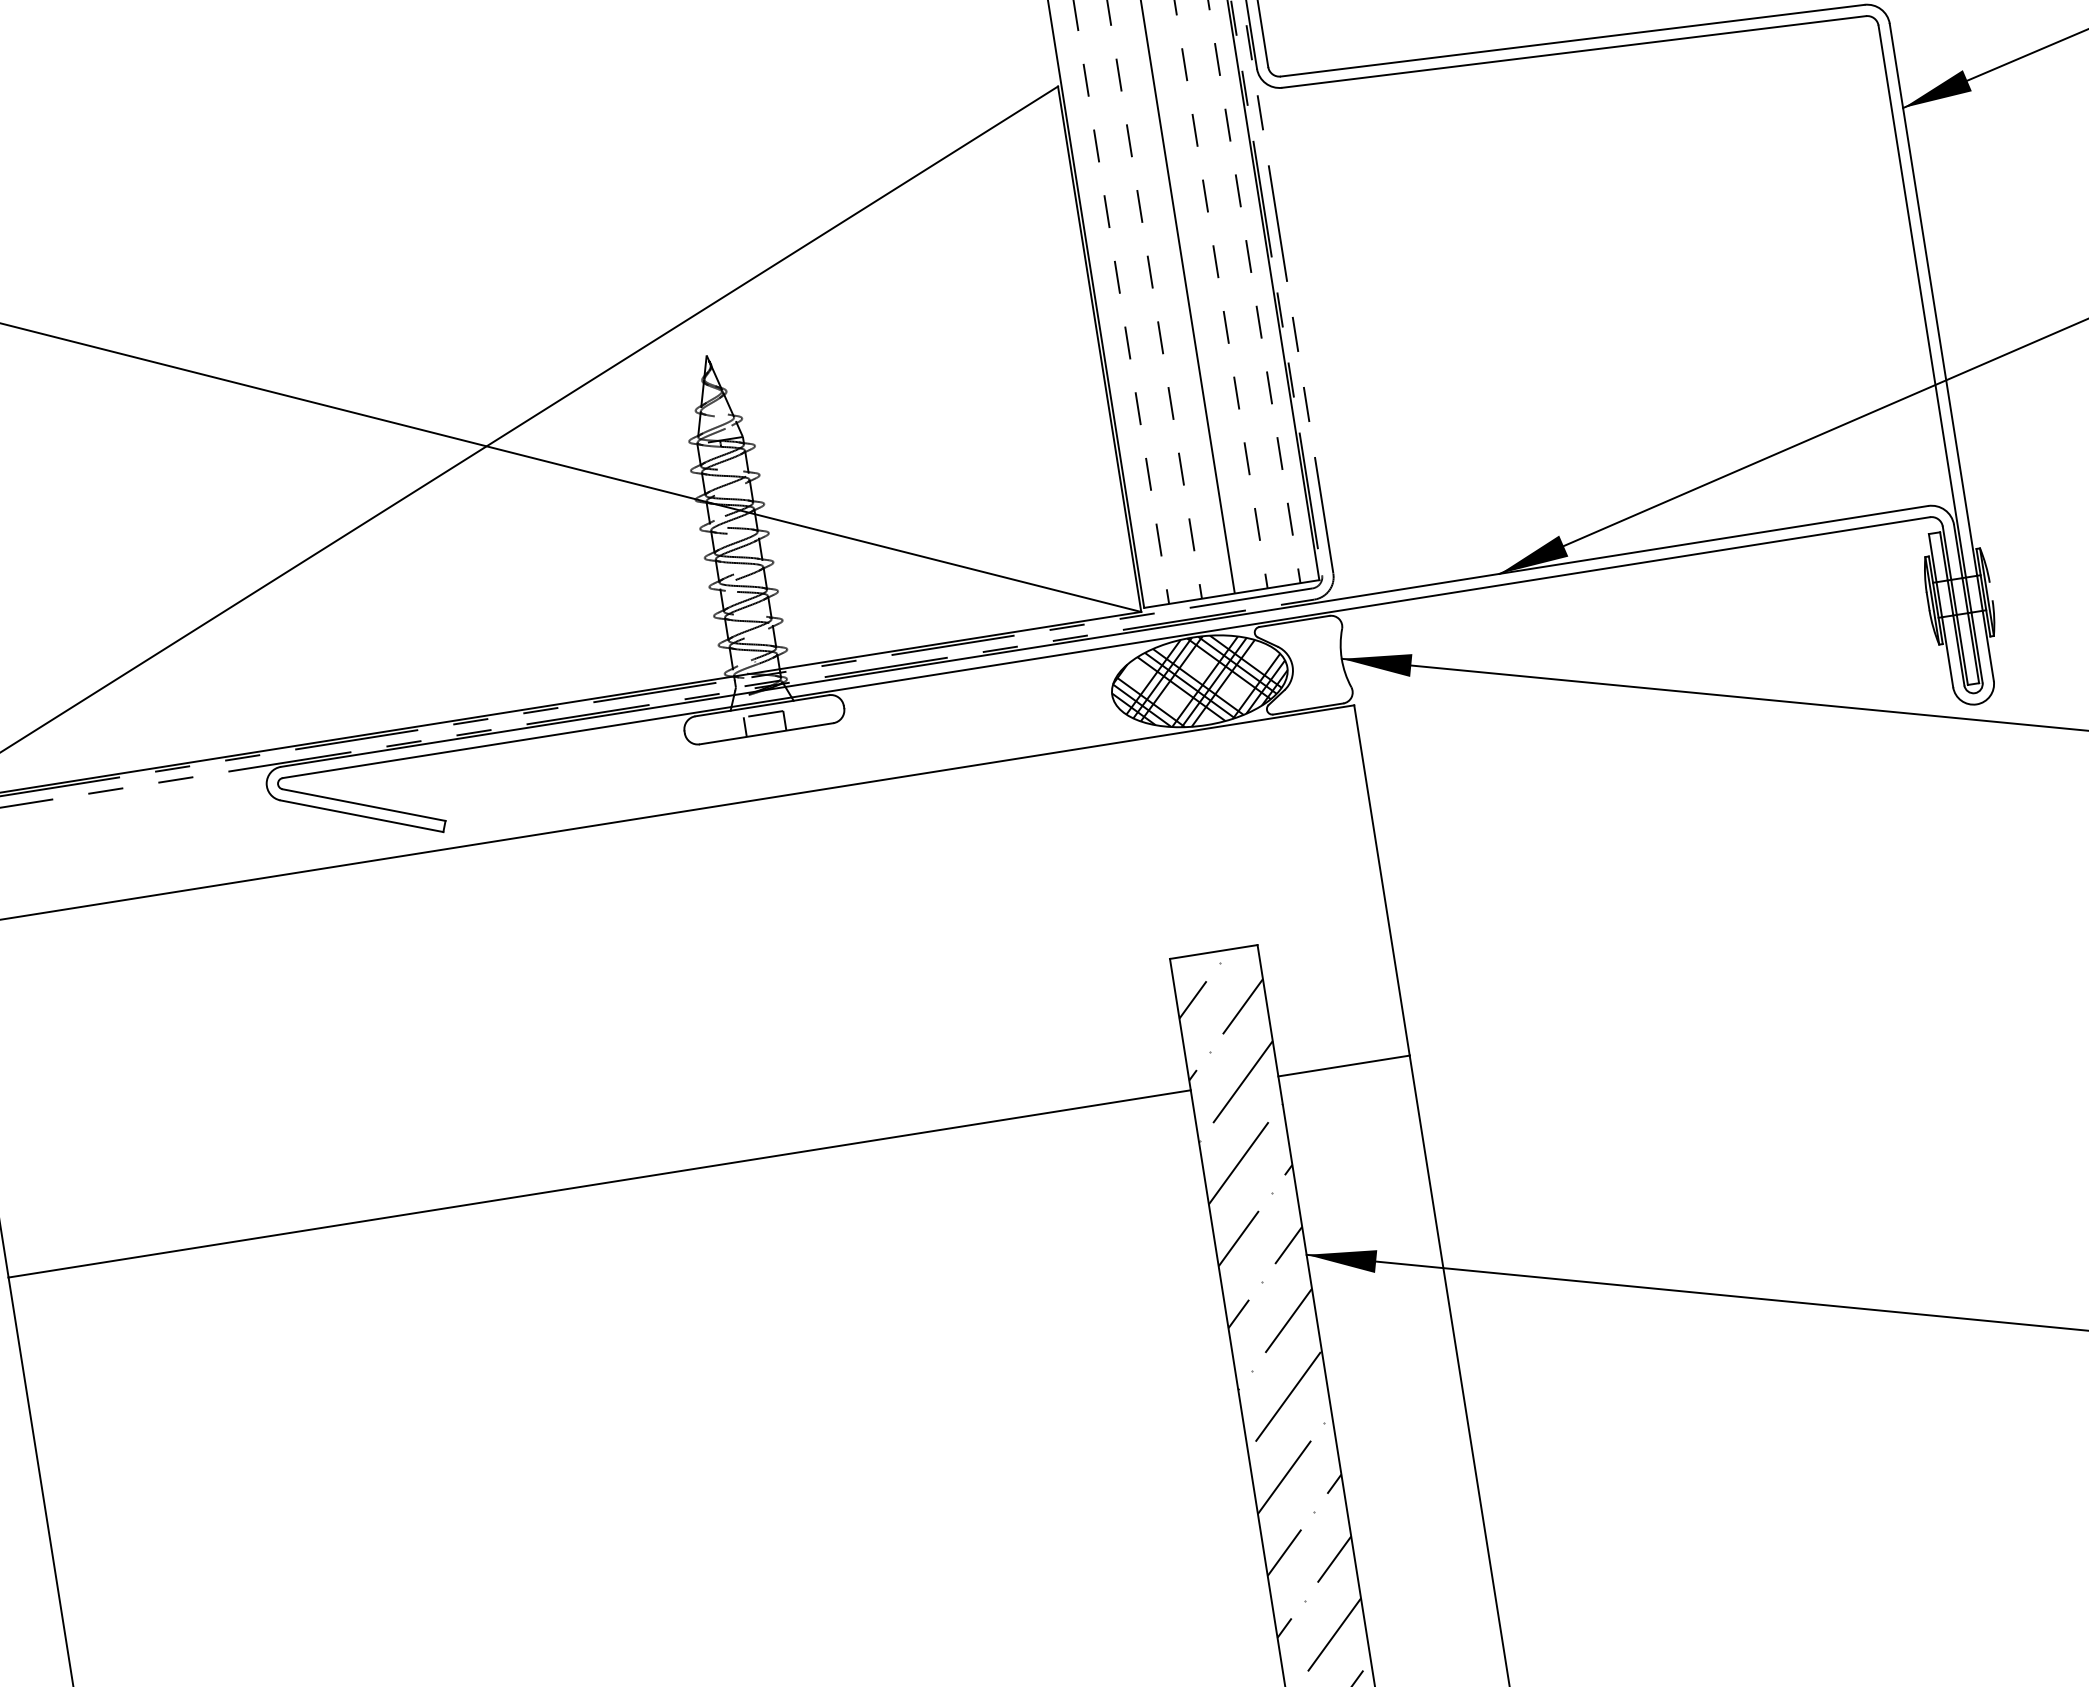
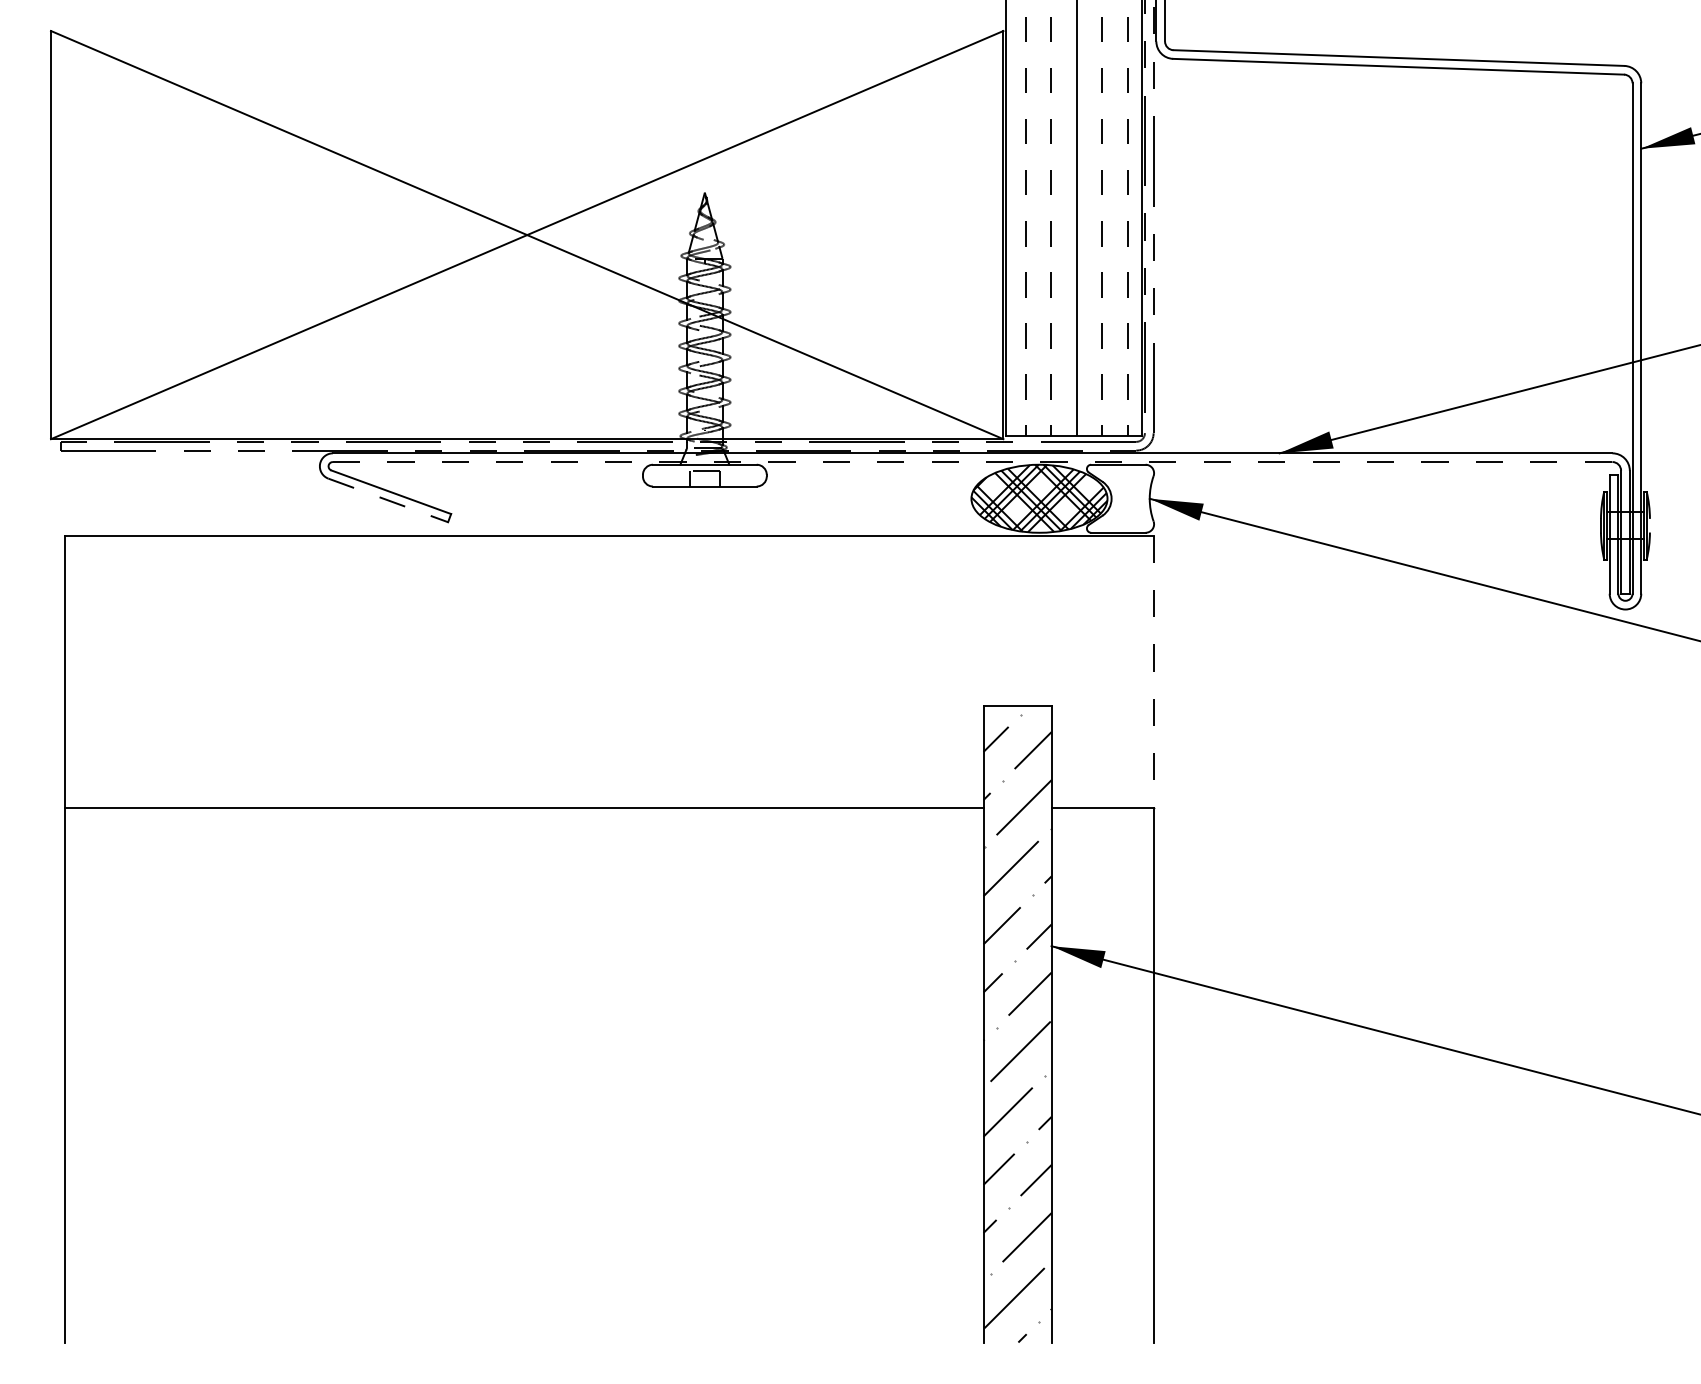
line: (1106, 648) -> (972, 462), solid -> dashed
line: (362, 816) -> (388, 500), solid -> dashed
line: (1382, 881) -> (1153, 672), solid -> dashed

